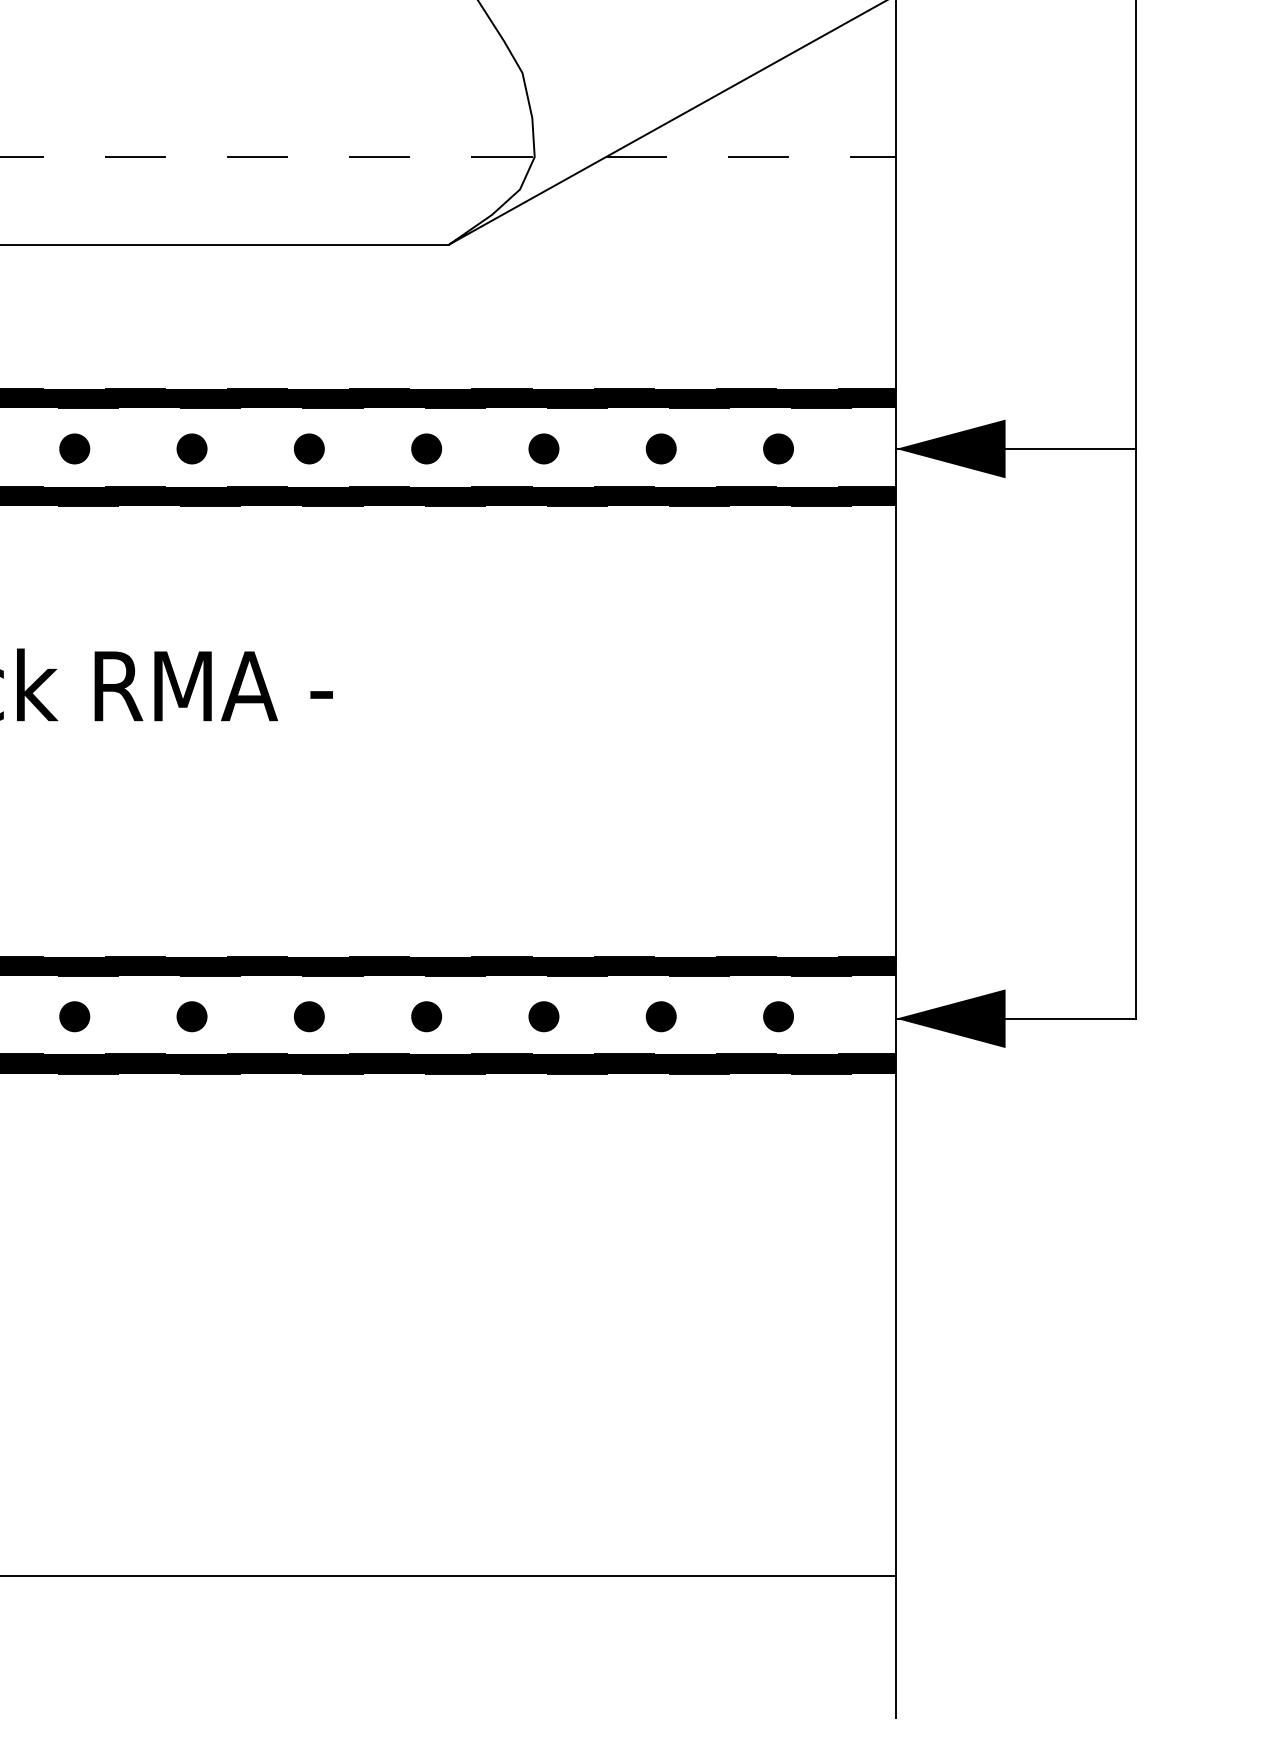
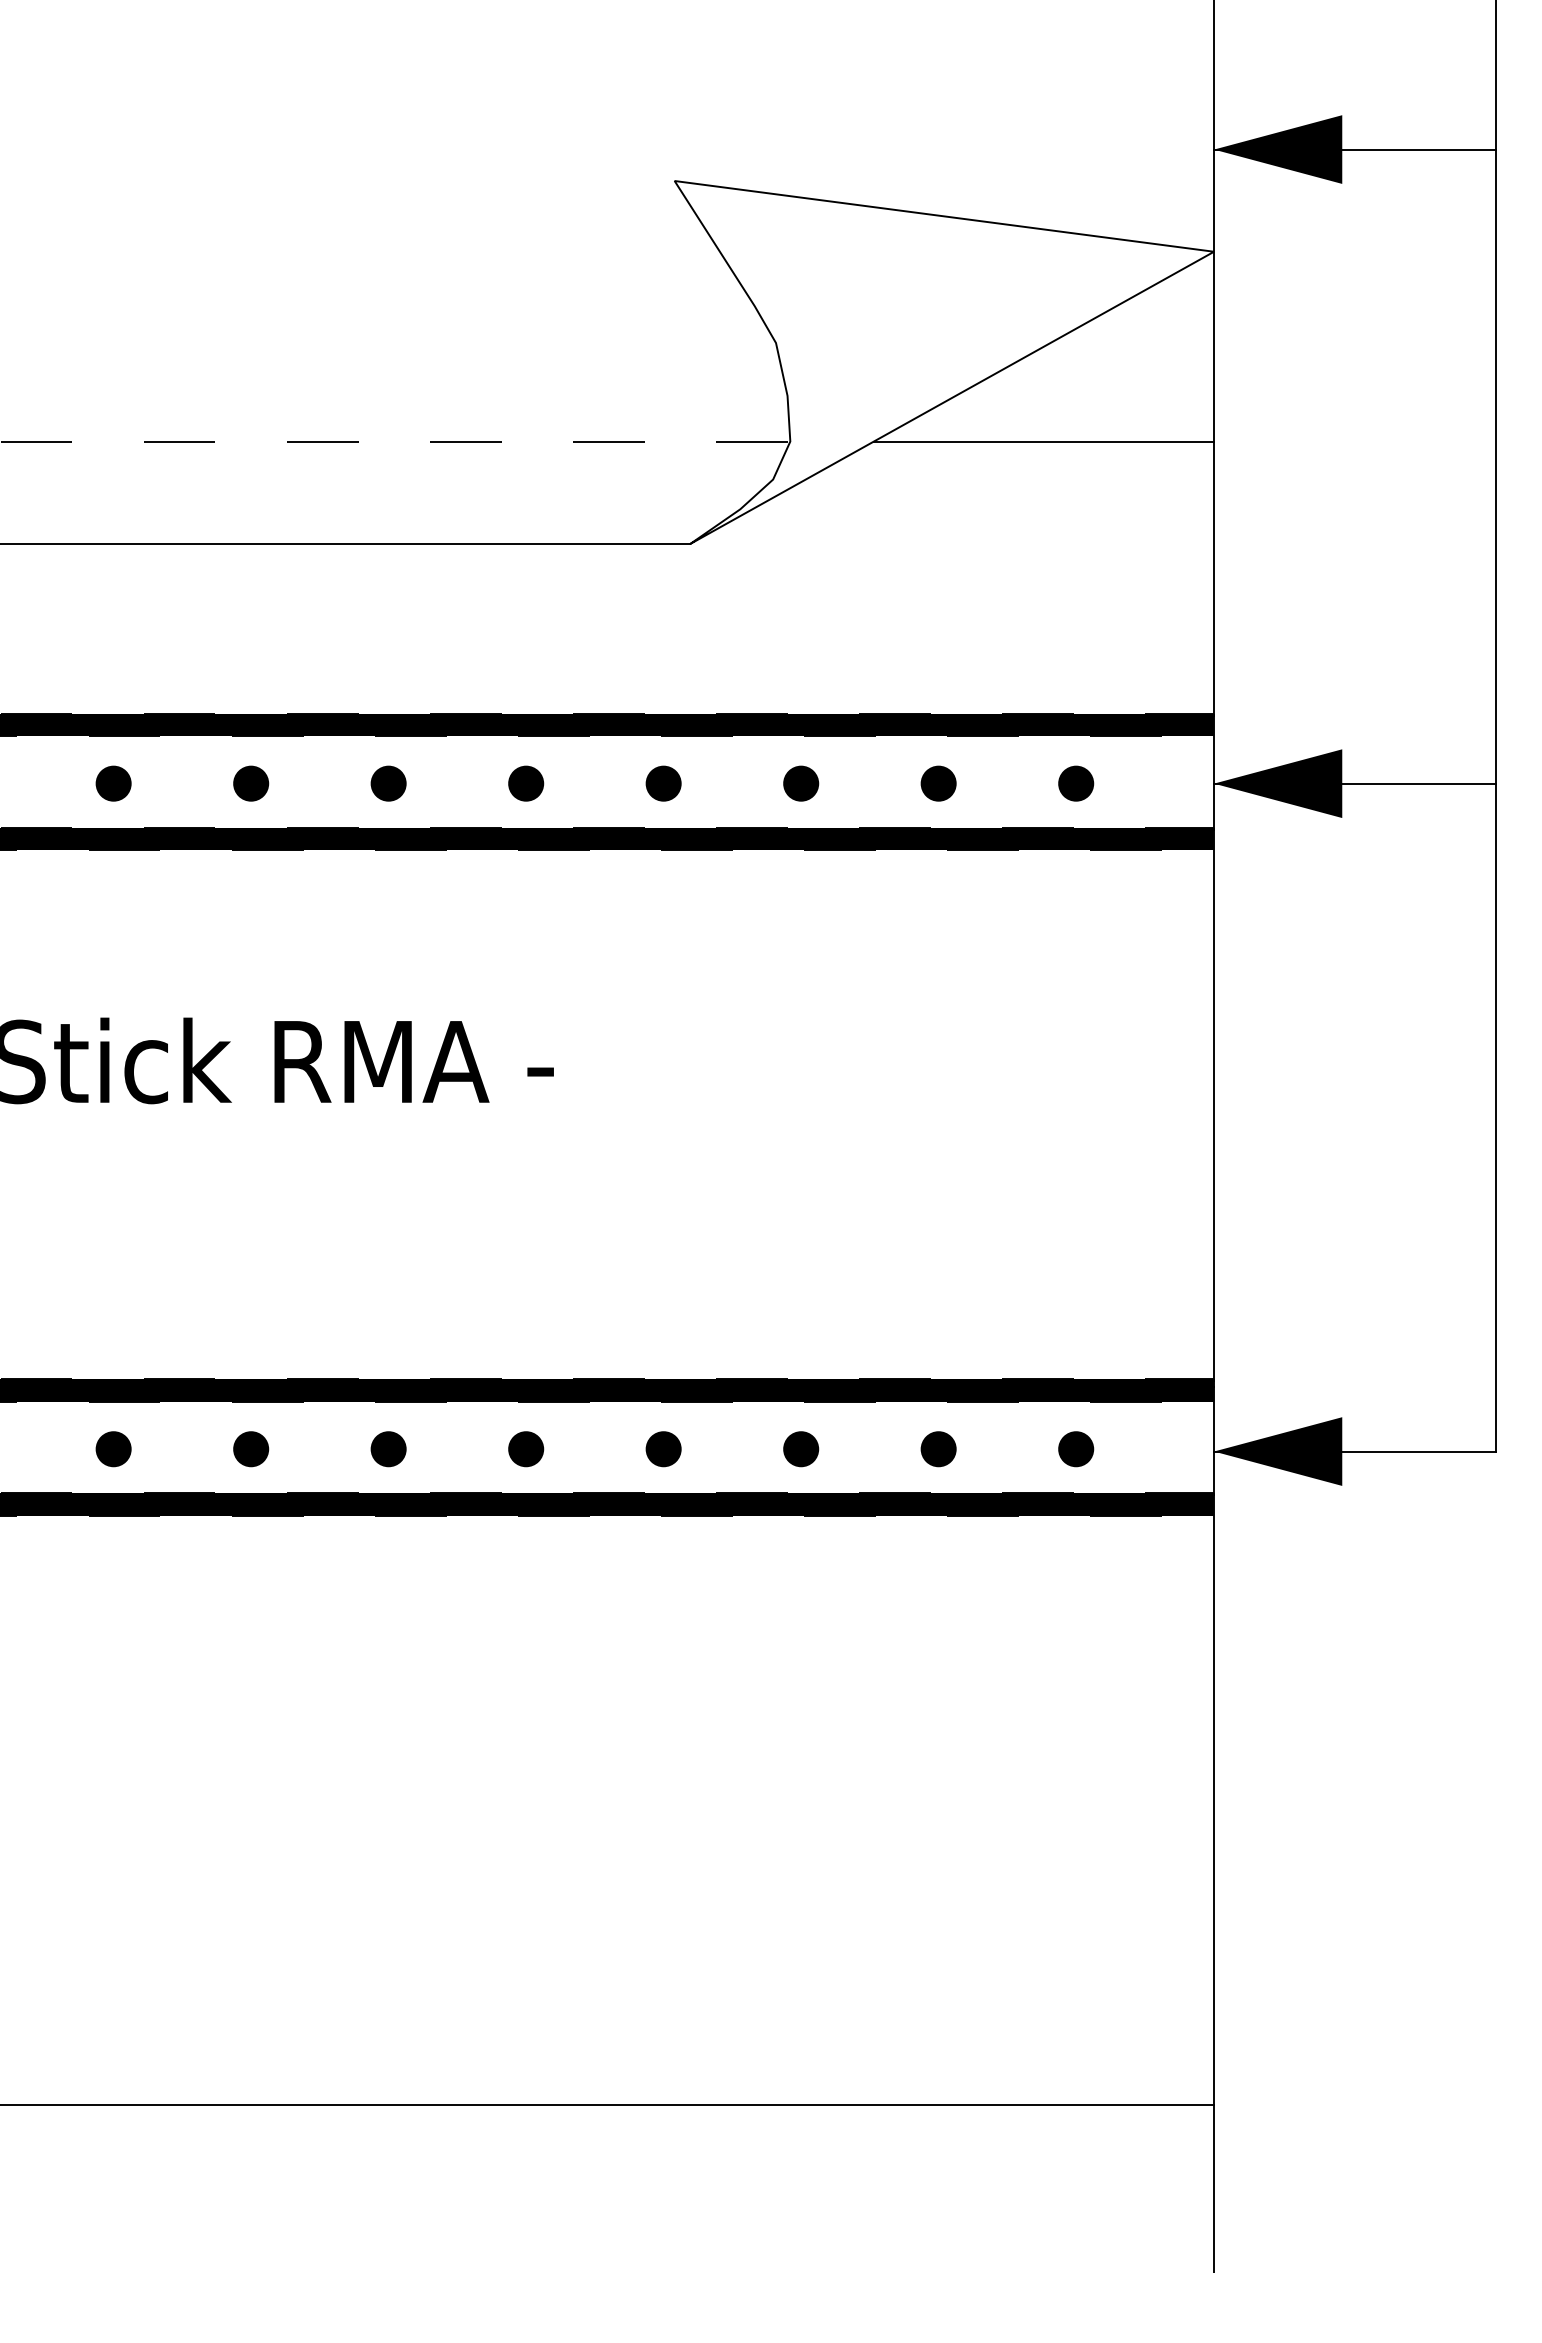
line: (751, 157) -> (1044, 441), dashed -> solid

